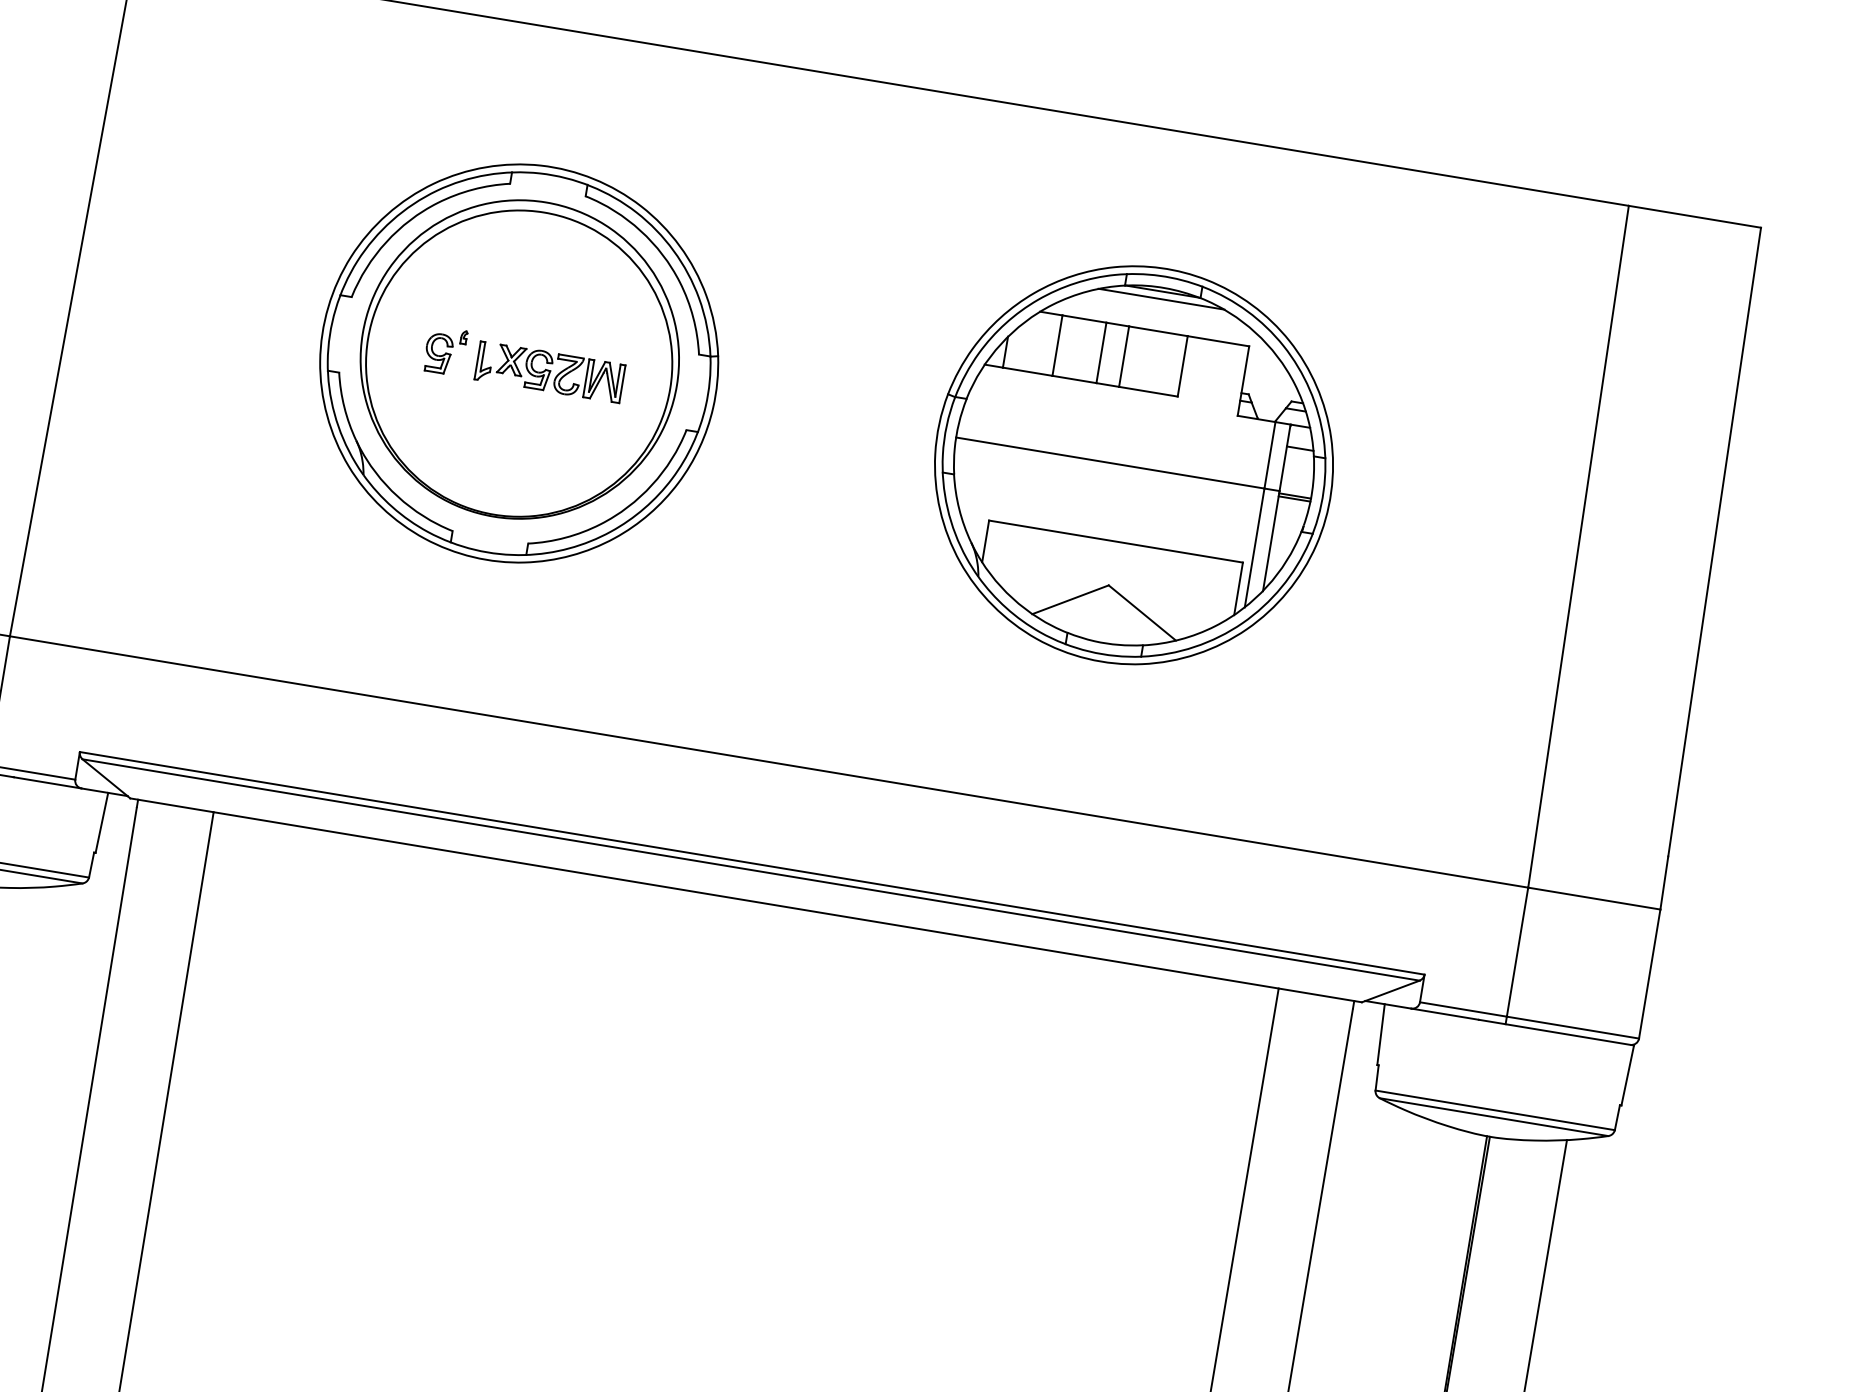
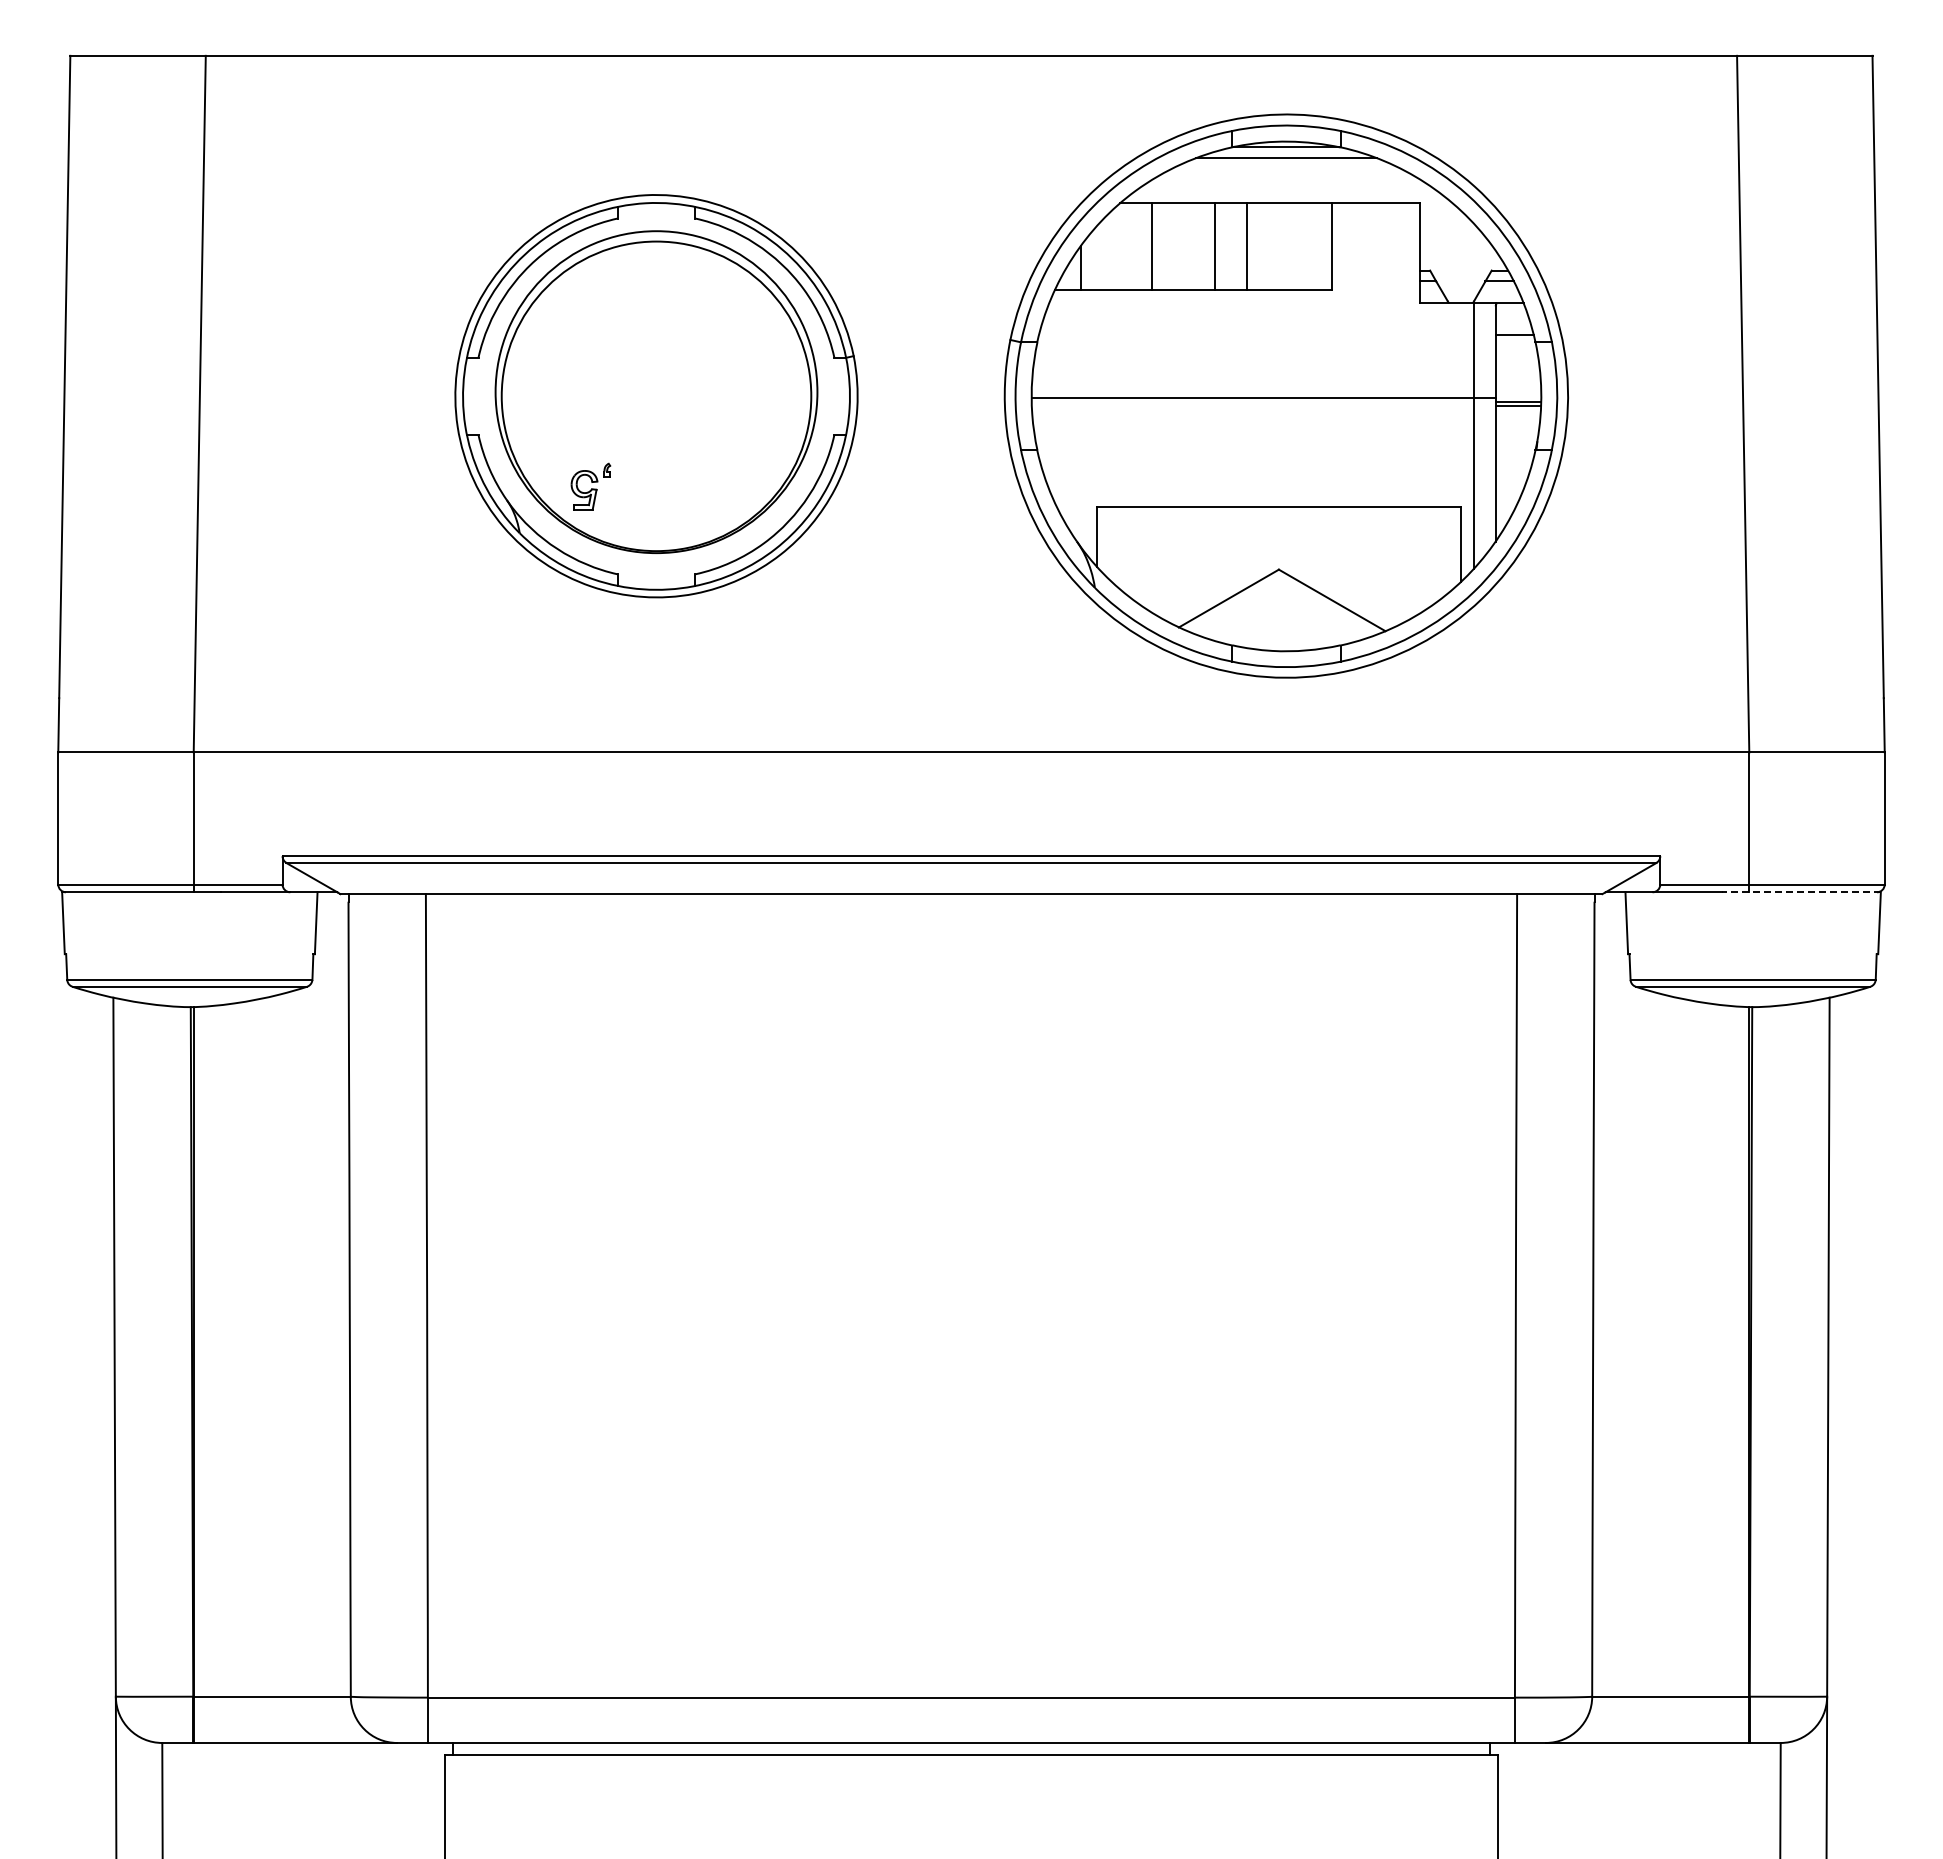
part: (445, 350) -> (590, 486), moved
part: (549, 371) -> (688, 399), removed
part: (1134, 465) -> (1286, 396), size x1.4
line: (1555, 1032) -> (1800, 892), solid -> dashed

